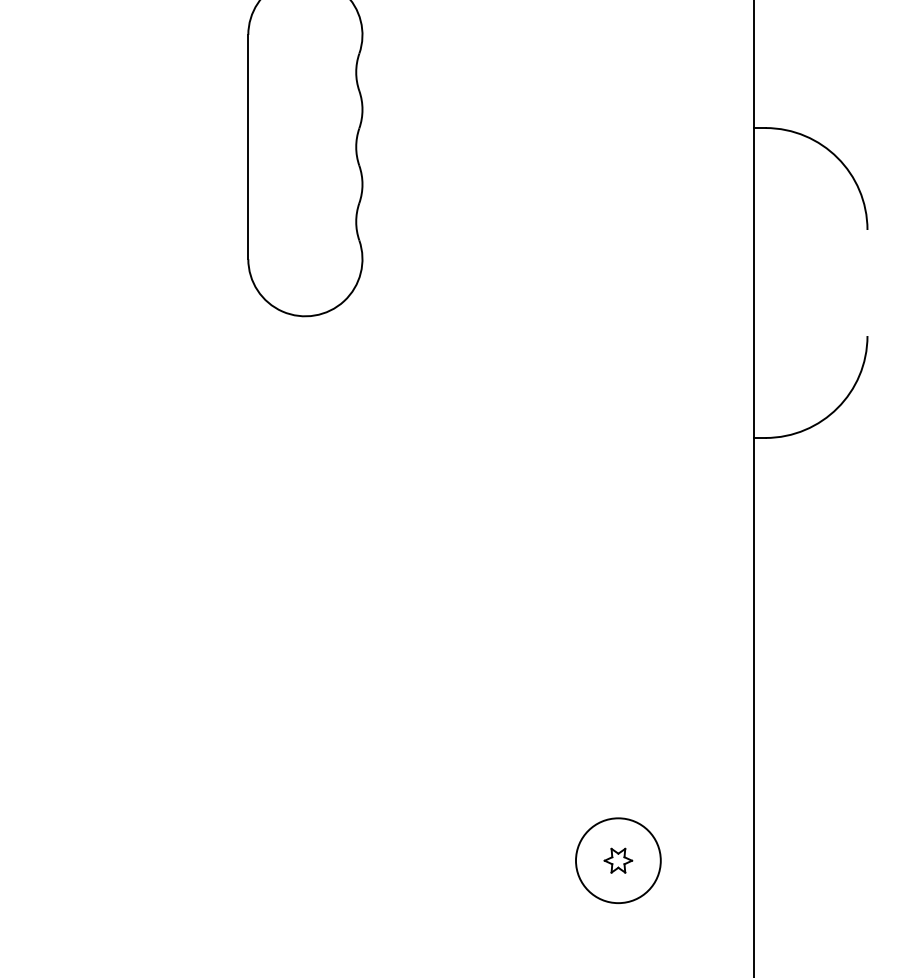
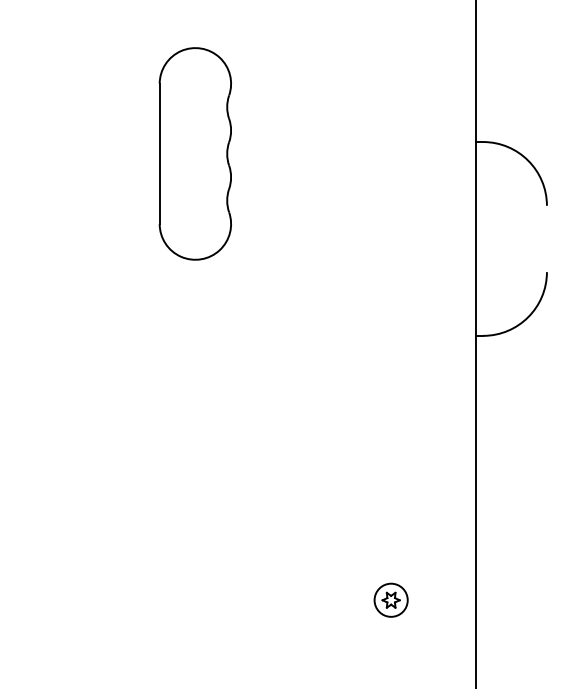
circle: (617, 859) -> (390, 599), size x0.62

